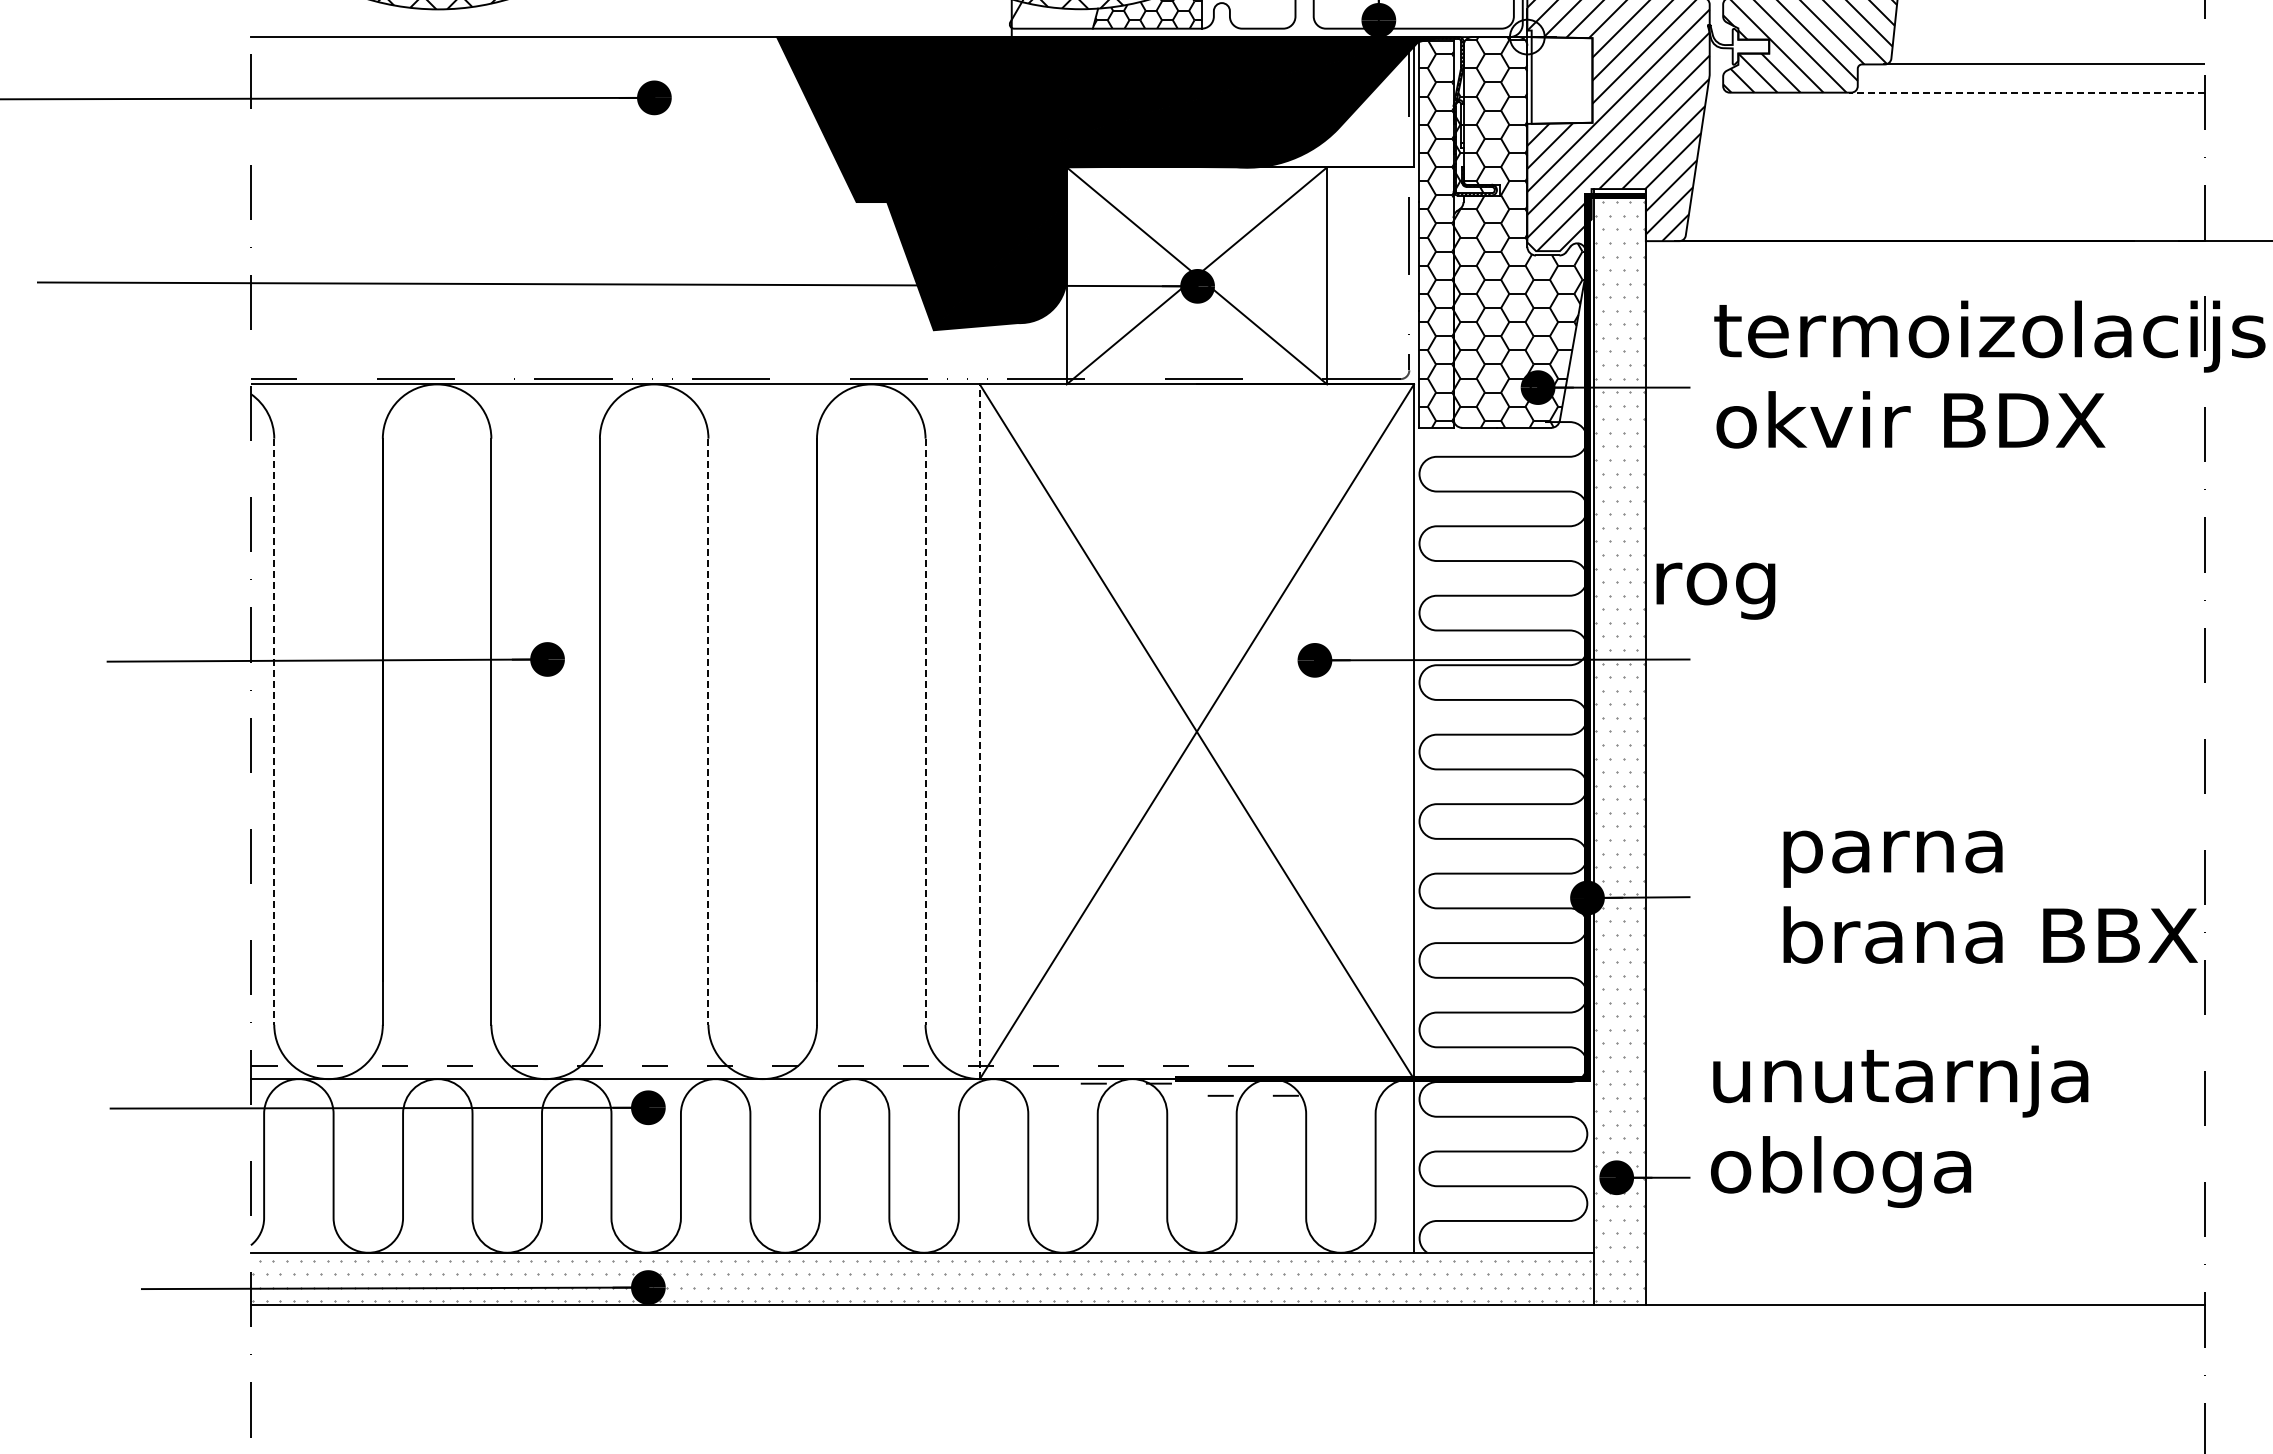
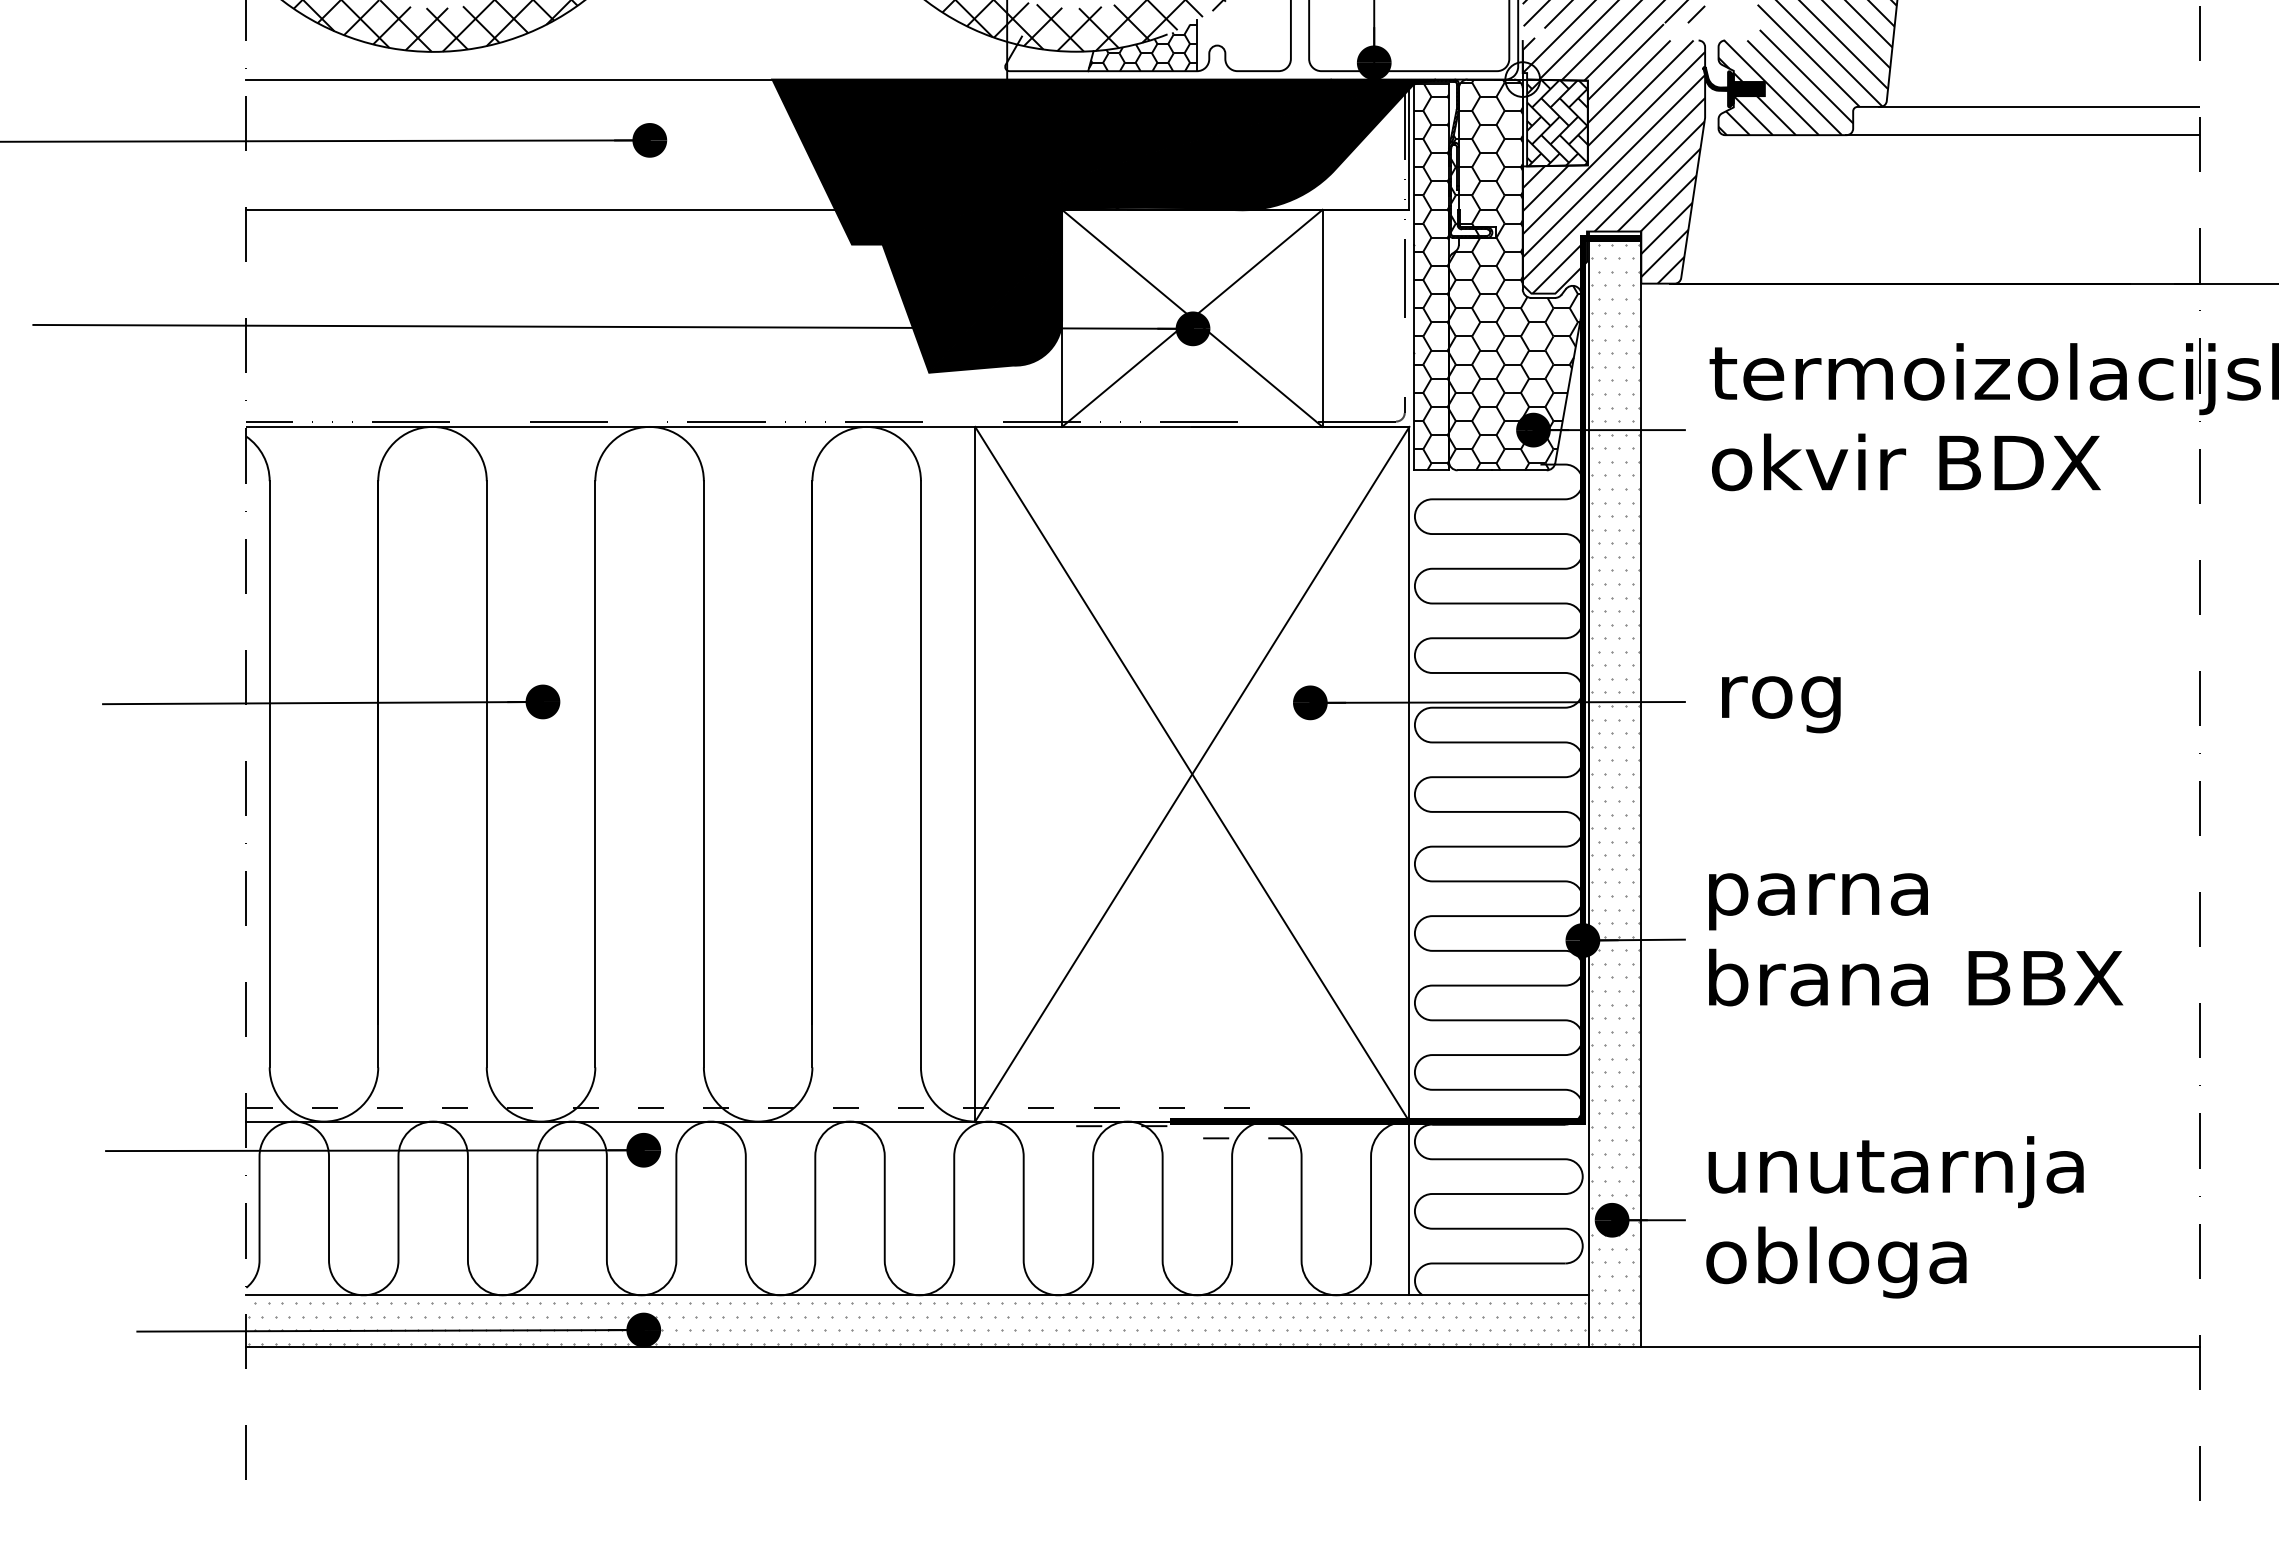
hatch: (1739, 45) -> (1734, 87), added
hatch: (1562, 80) -> (1557, 122), added
line: (2027, 93) -> (2022, 135), dashed -> solid
line: (545, 167) -> (540, 209), added
text: (1716, 591) -> (1781, 704), moved
line: (980, 731) -> (975, 773), dashed -> solid
line: (274, 732) -> (269, 774), dashed -> solid
line: (708, 732) -> (703, 774), dashed -> solid
line: (925, 732) -> (920, 774), dashed -> solid
text: (1991, 897) -> (1916, 939), moved
text: (1899, 1127) -> (1894, 1217), moved

